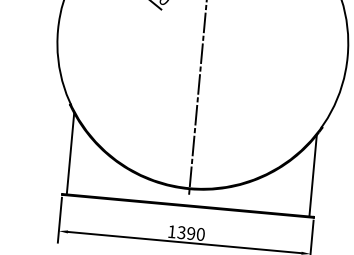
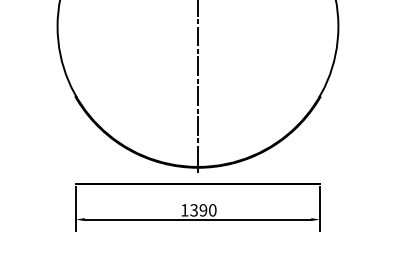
line: (70, 153) -> (80, 143), removed
line: (313, 175) -> (315, 143), removed

